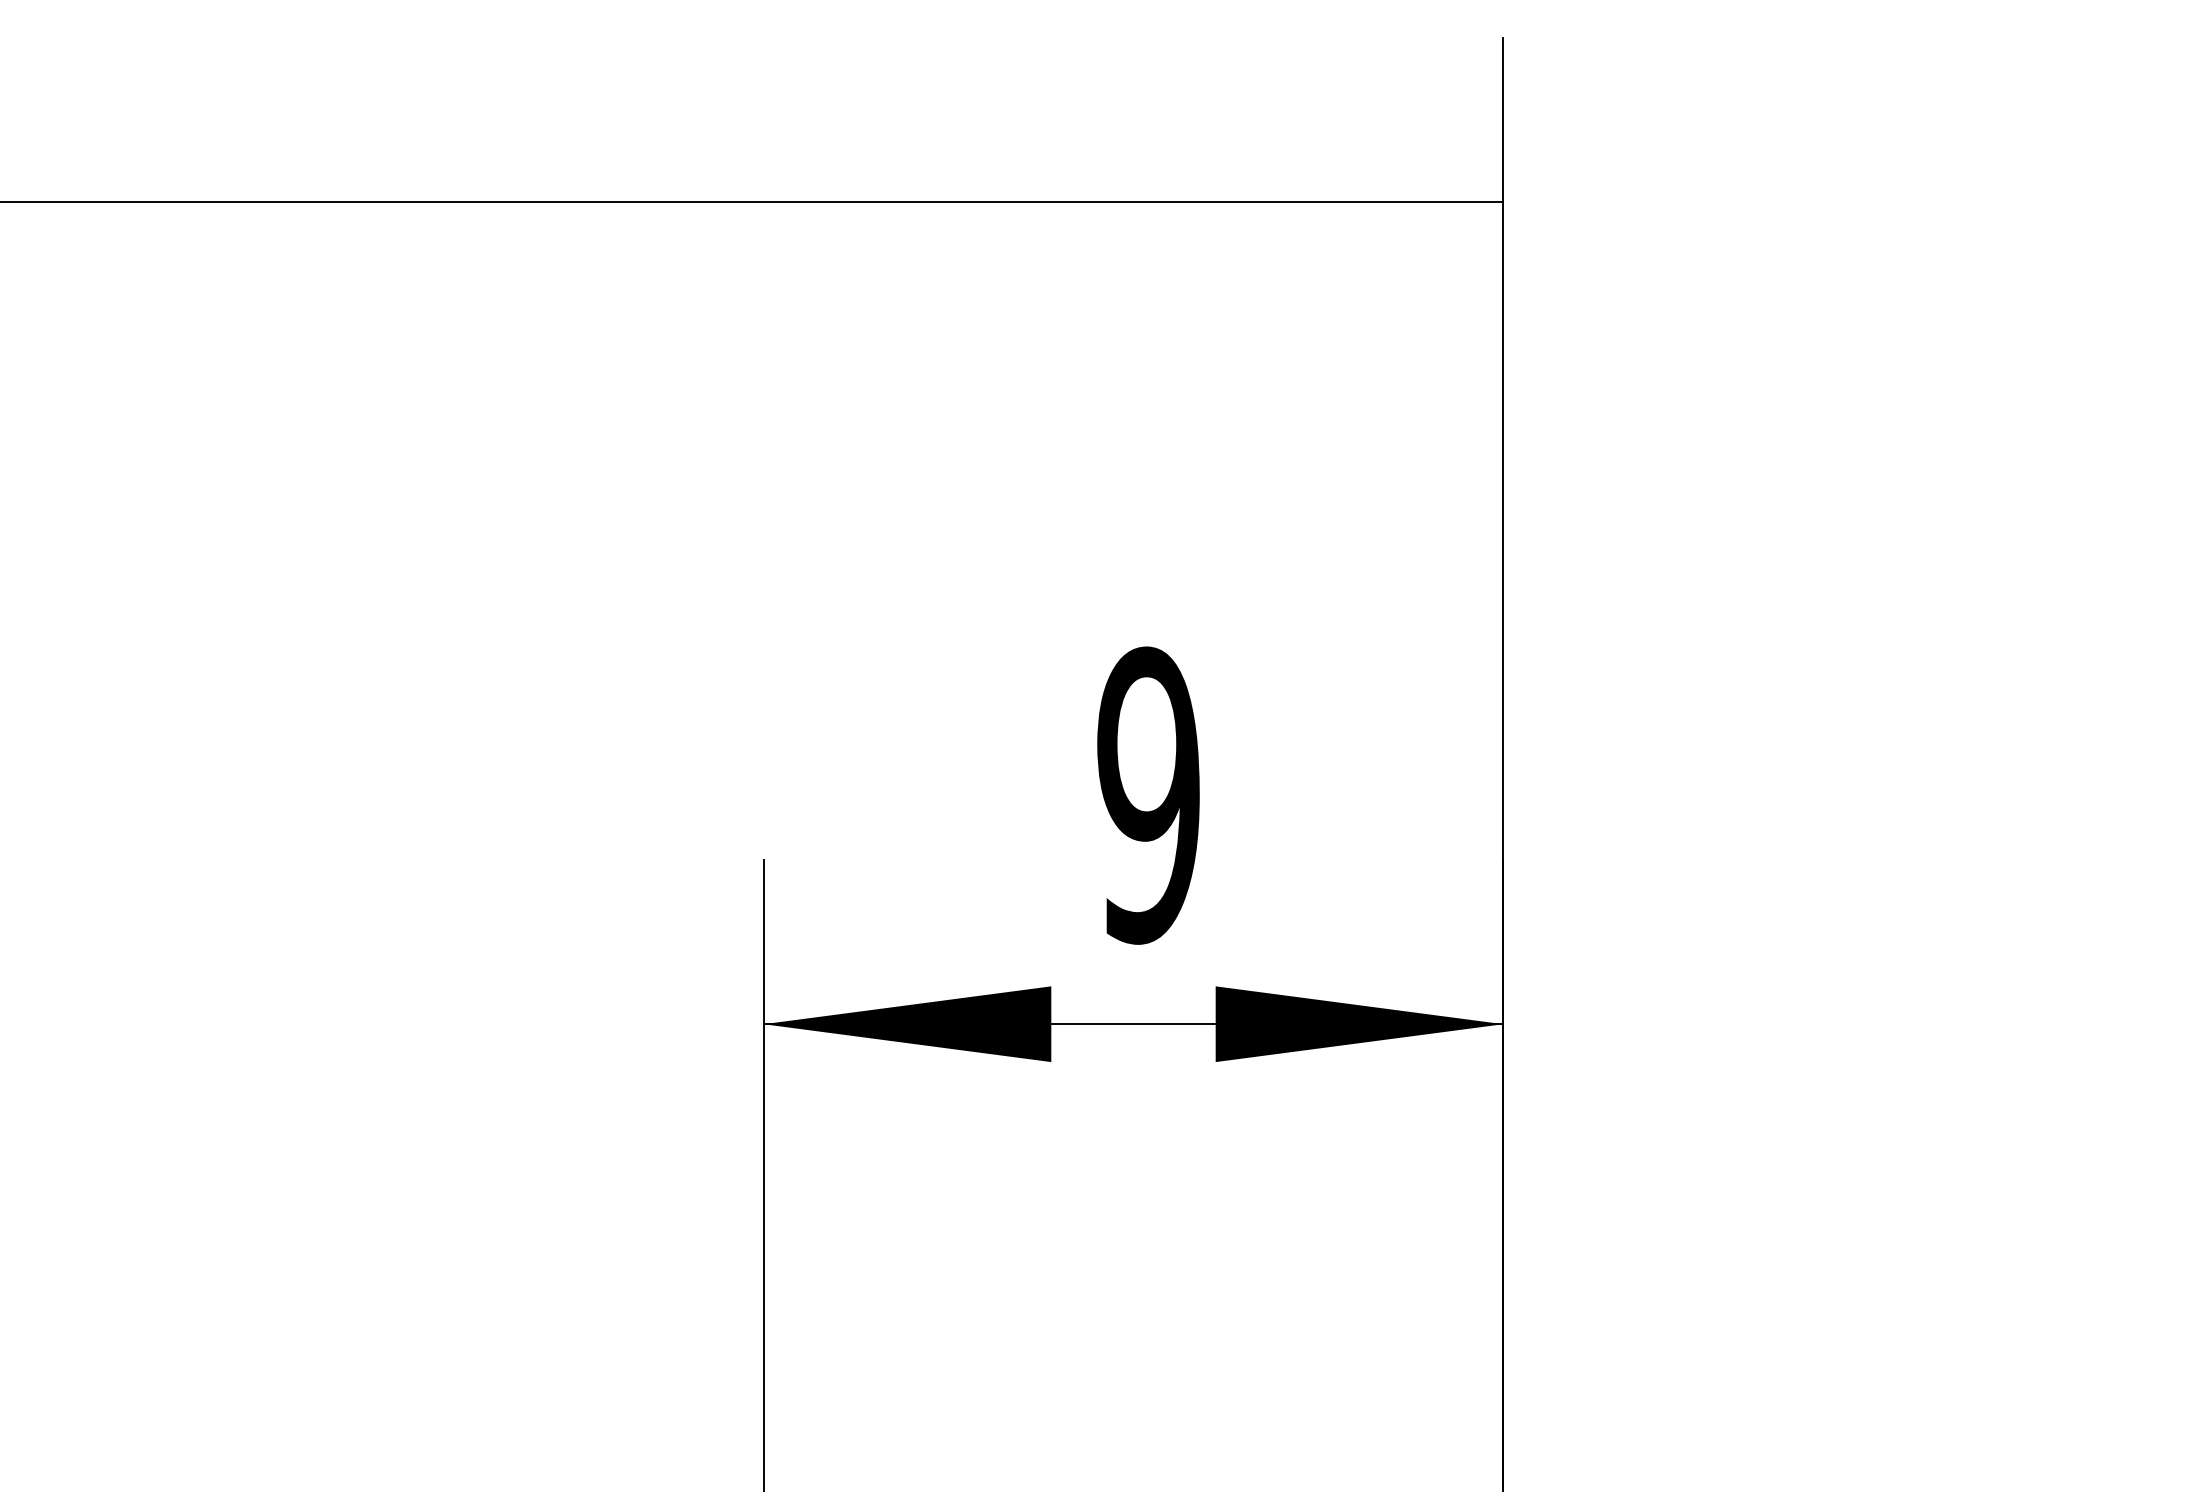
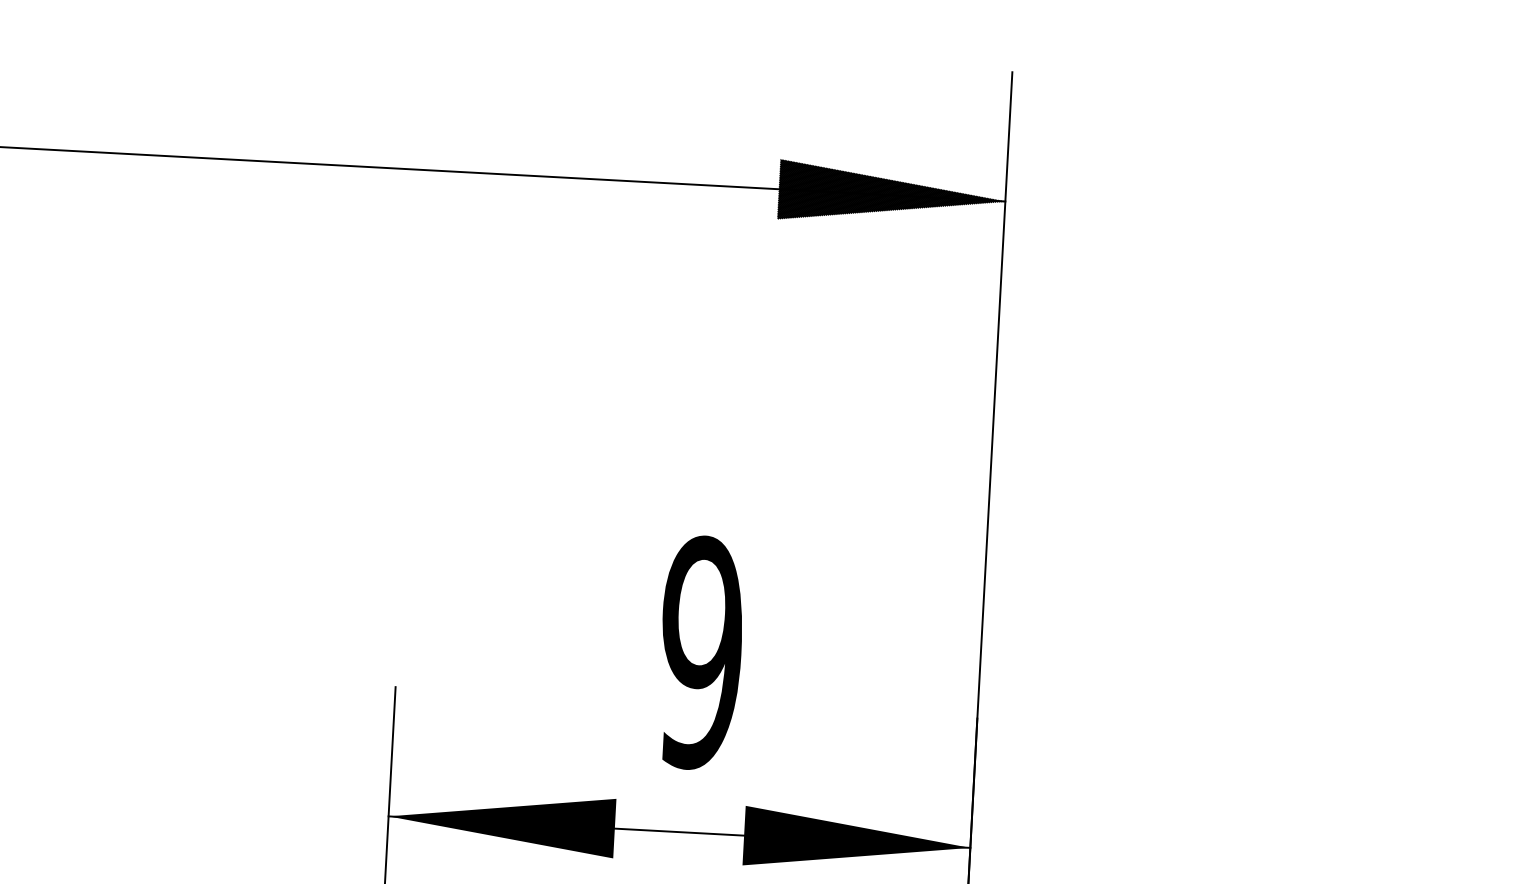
hatch: (1359, 202) -> (892, 195), added

